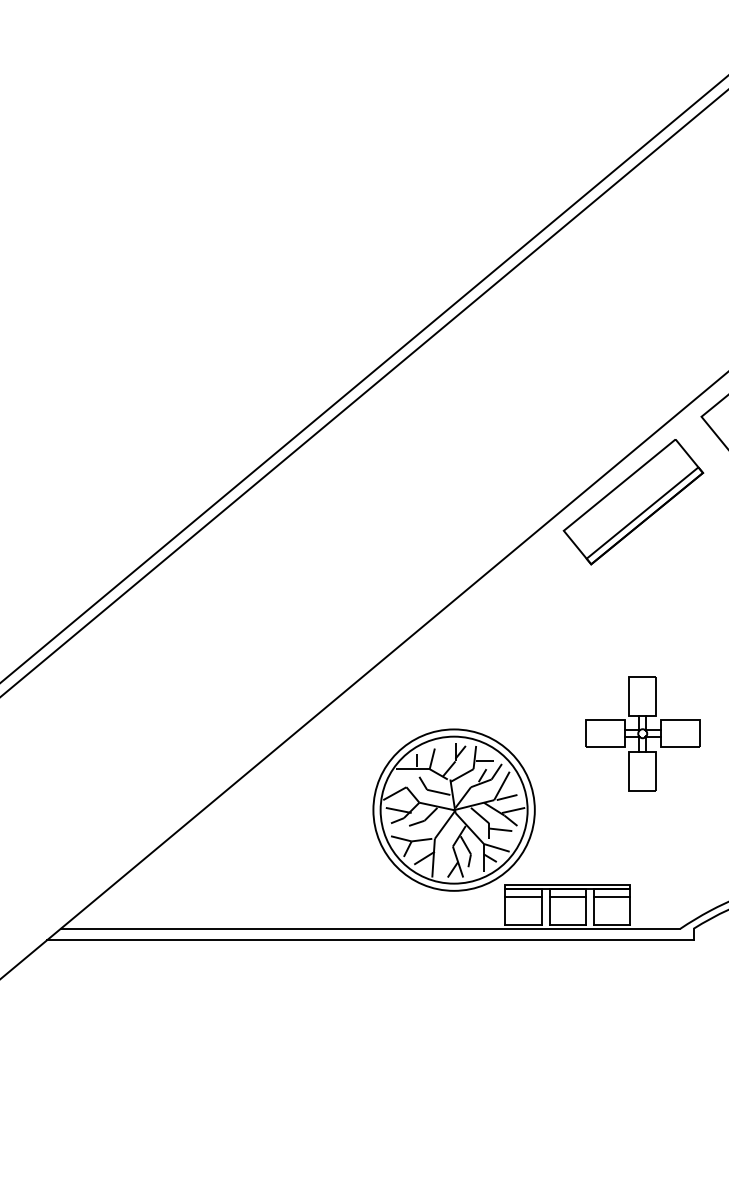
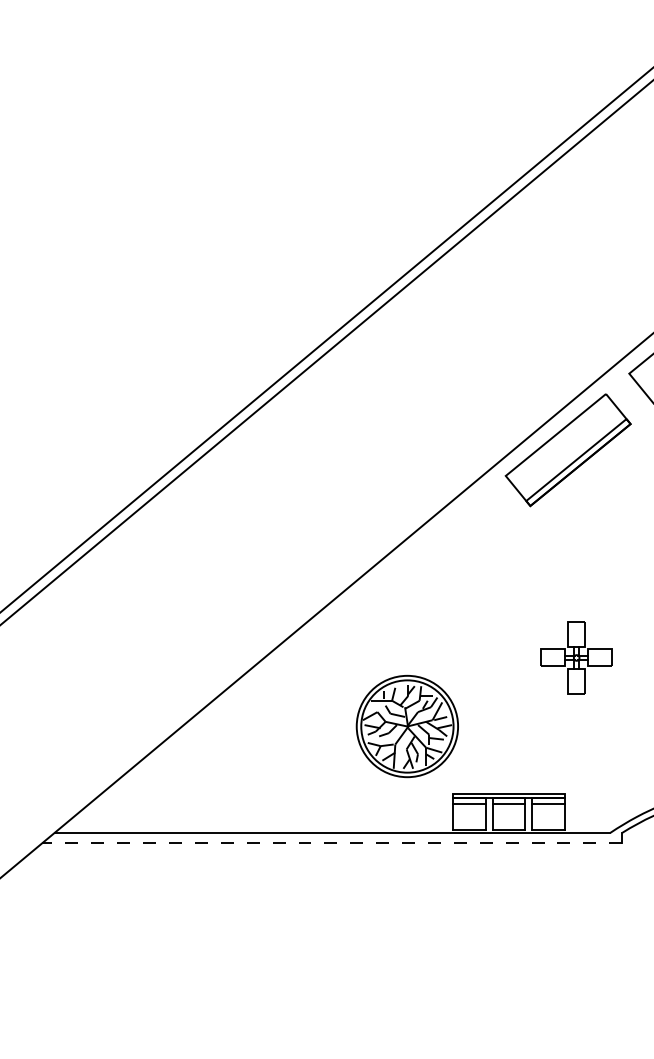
part: (642, 733) -> (576, 657), size x0.7
part: (454, 810) -> (407, 726), size x0.7
line: (369, 940) -> (331, 843), solid -> dashed

